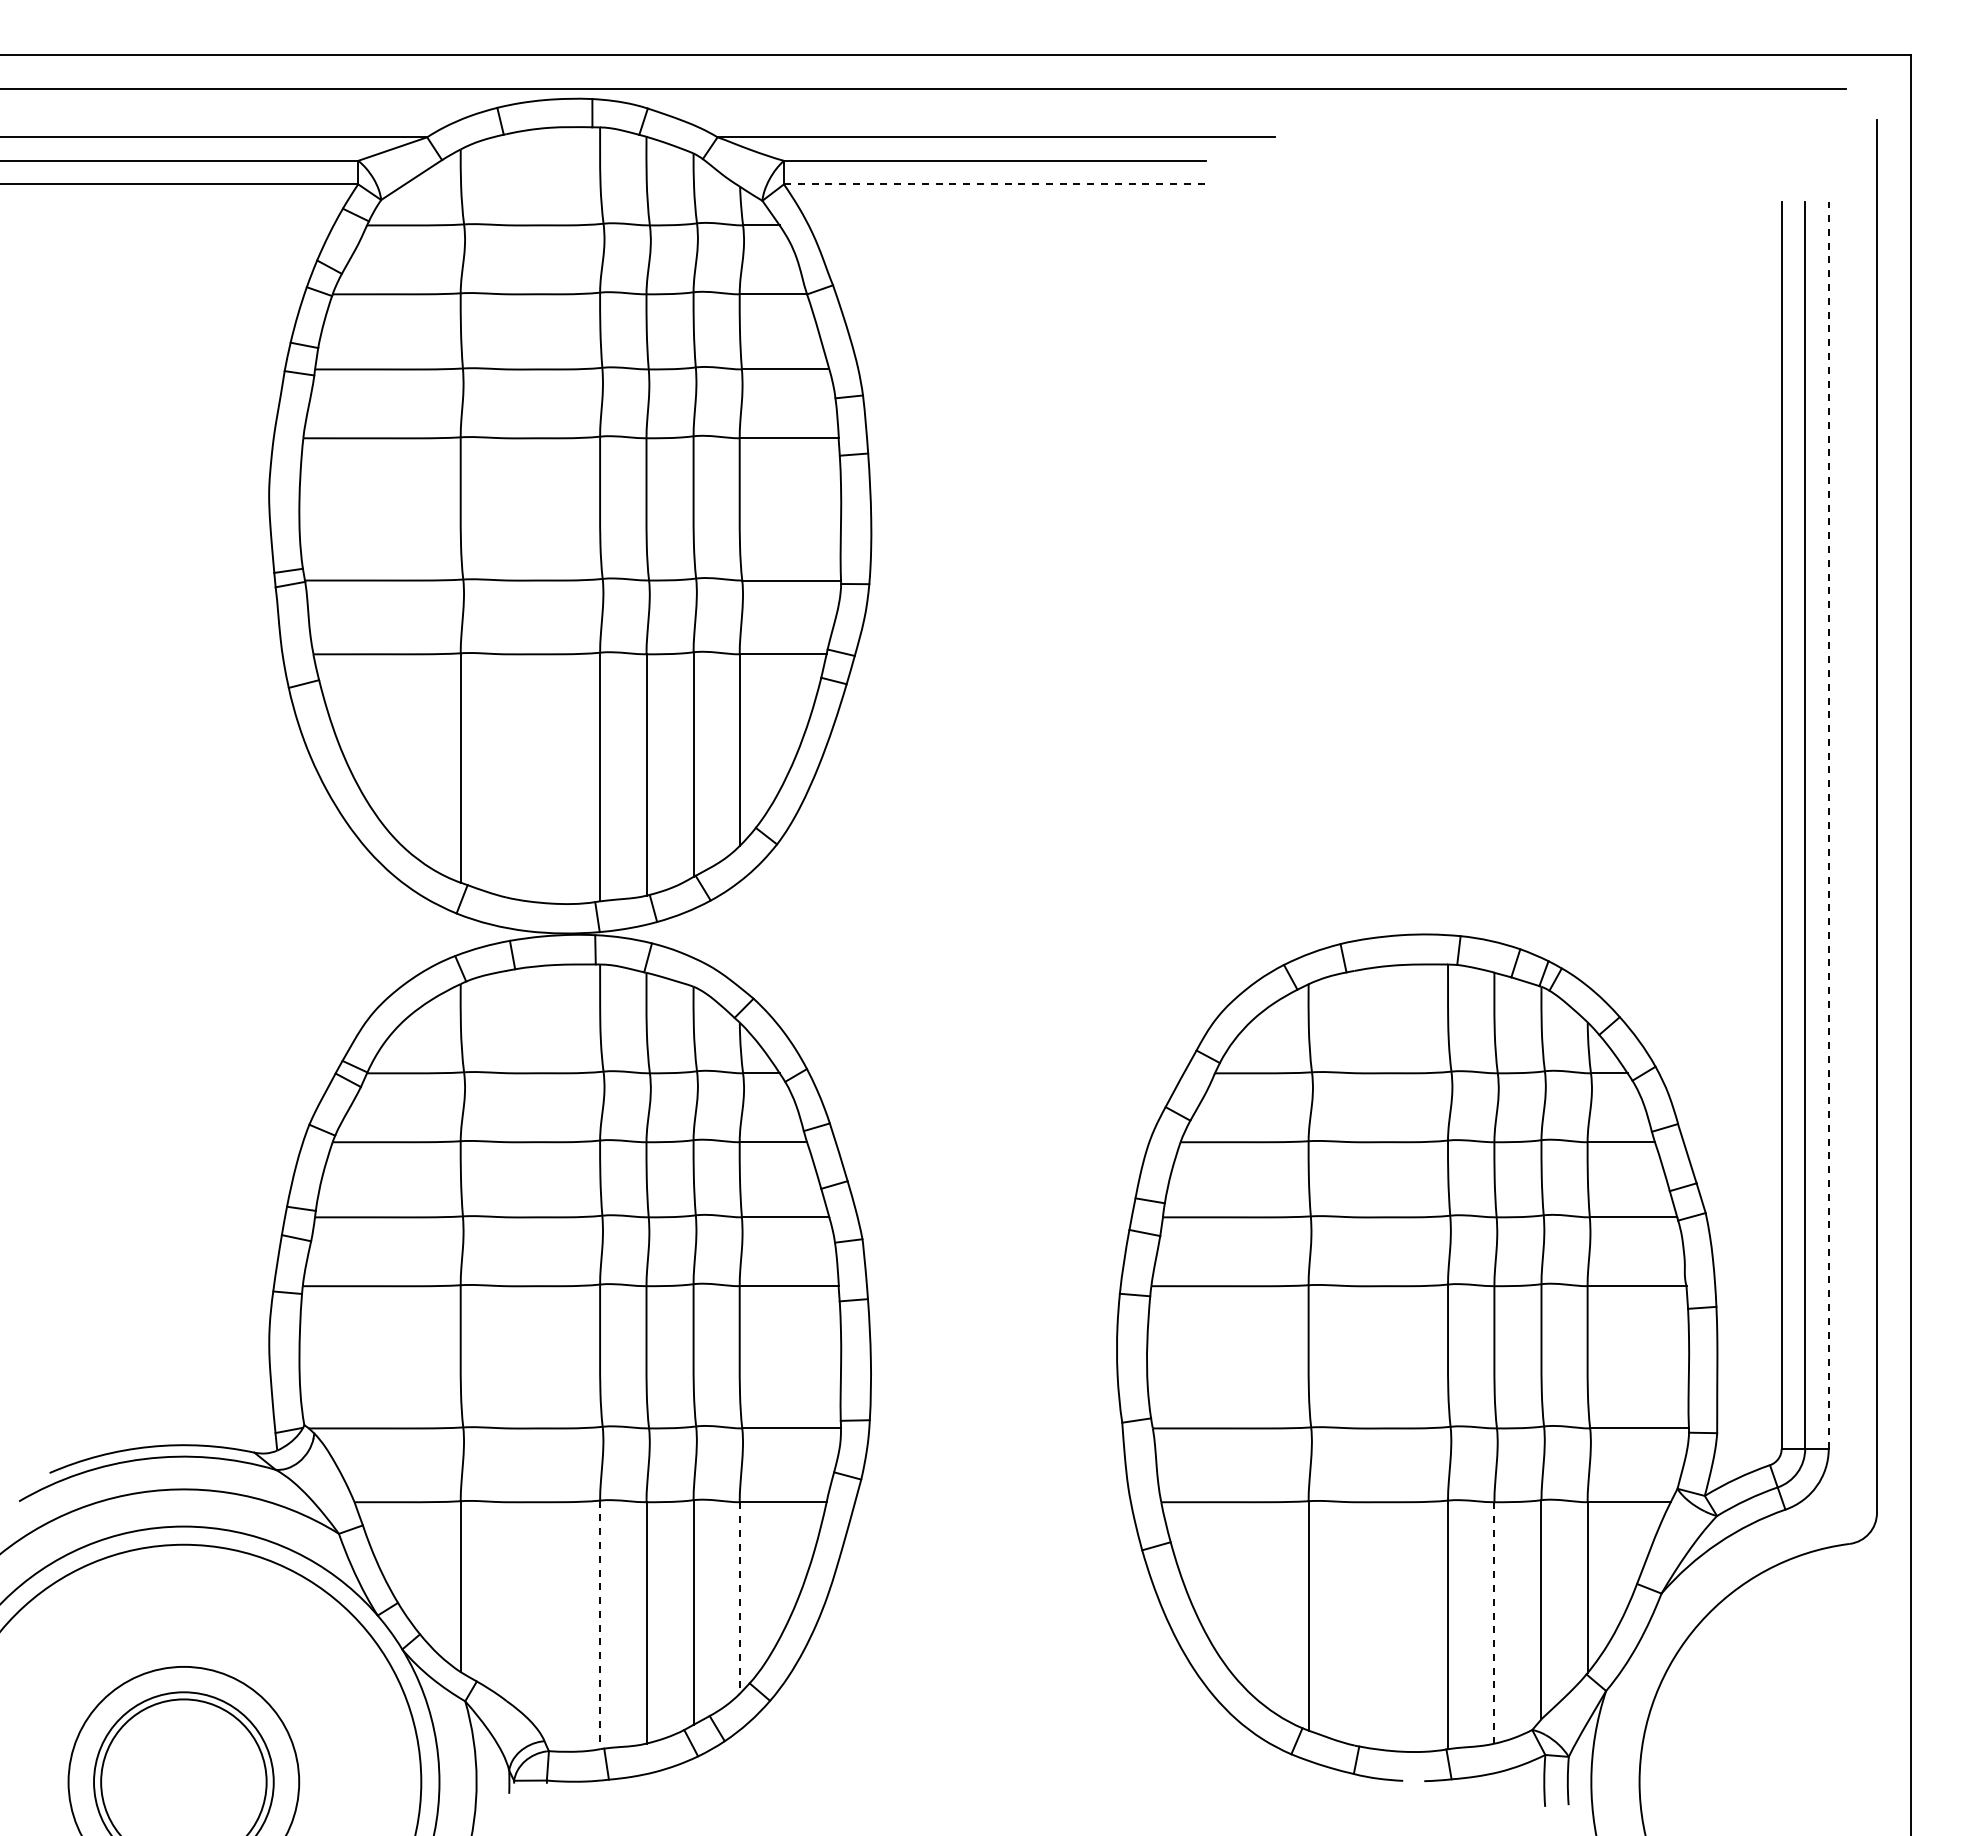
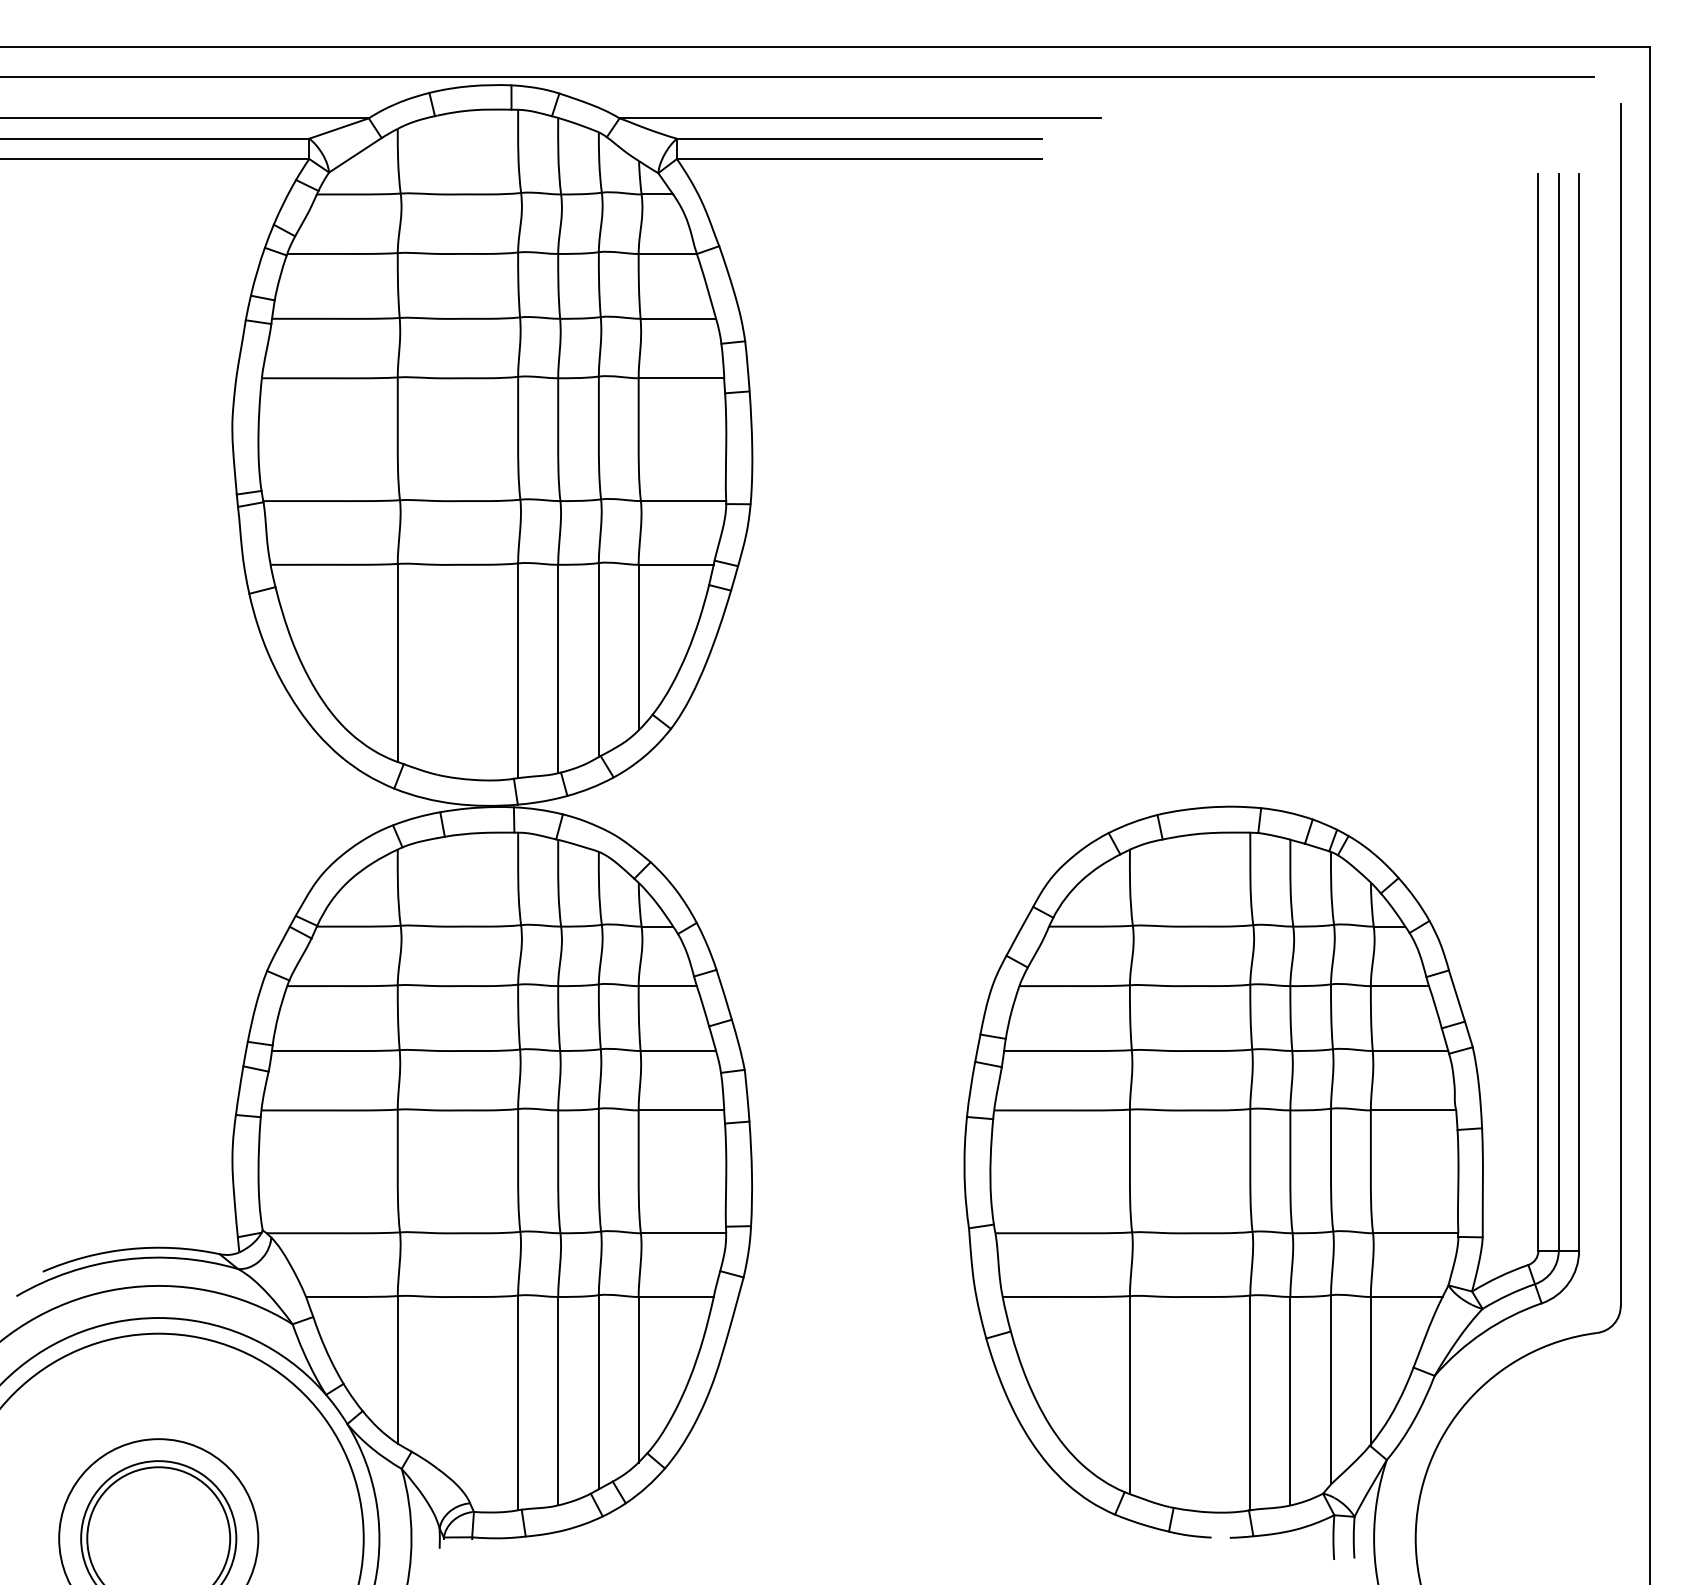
line: (995, 184) -> (859, 159), dashed -> solid
line: (1828, 825) -> (1578, 712), dashed -> solid
line: (739, 1598) -> (638, 1380), dashed -> solid
line: (1494, 1622) -> (1290, 1400), dashed -> solid
line: (600, 1625) -> (518, 1403), dashed -> solid

